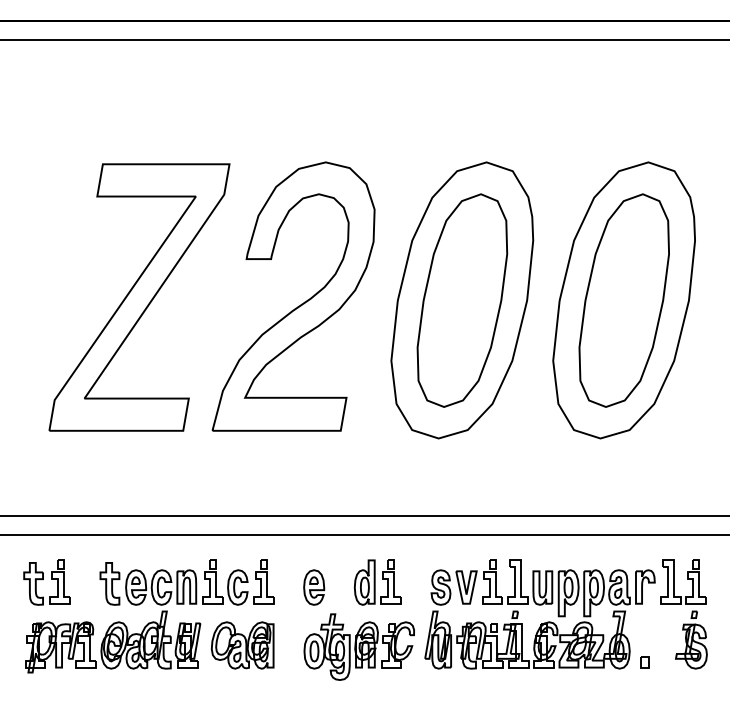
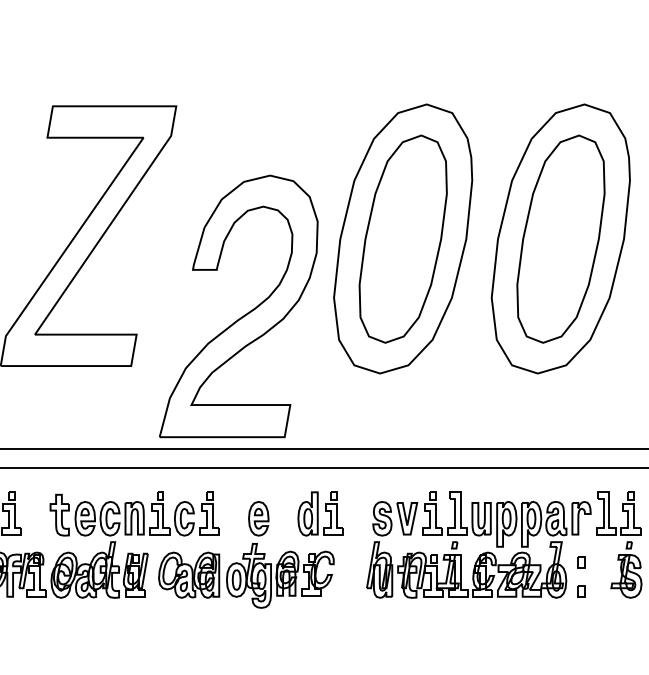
part: (298, 305) -> (243, 315), moved
part: (644, 632) -> (580, 562), added
part: (358, 646) -> (279, 575), moved

